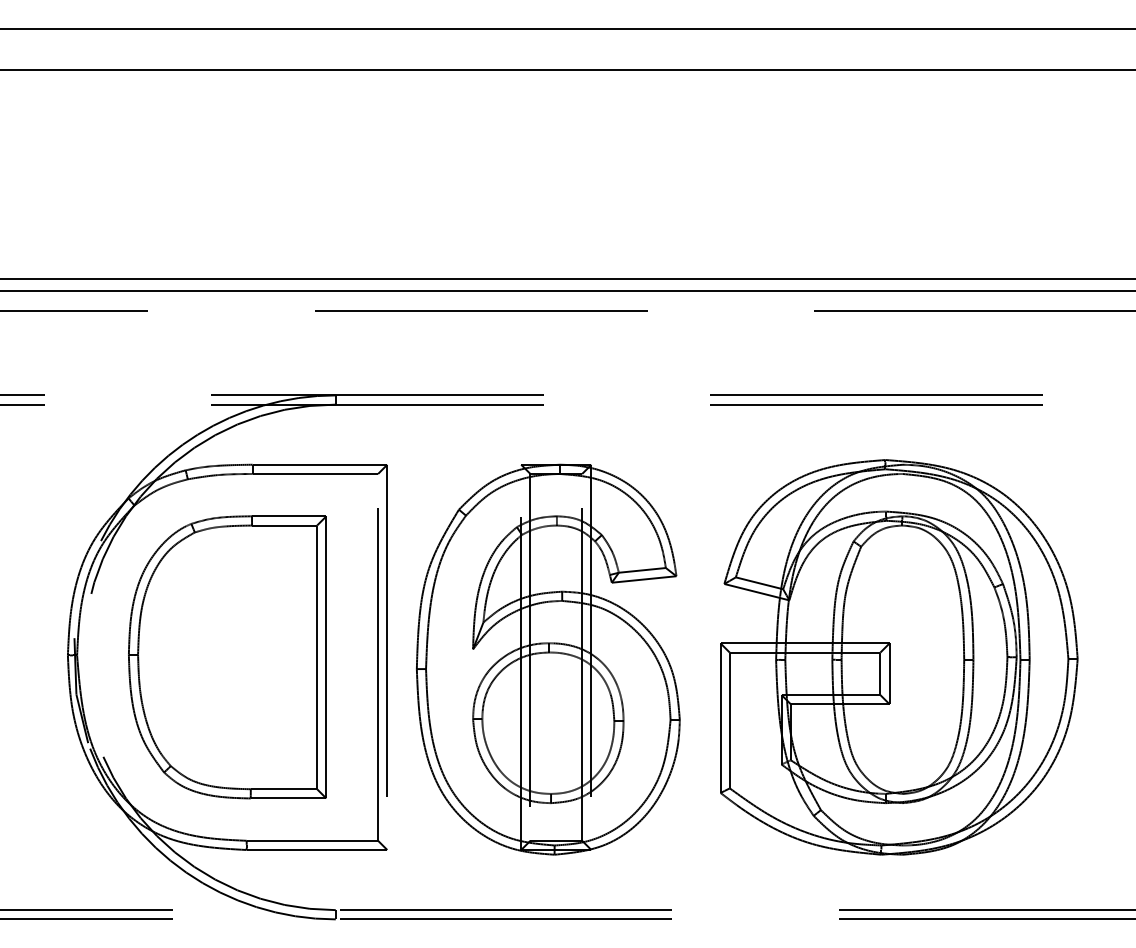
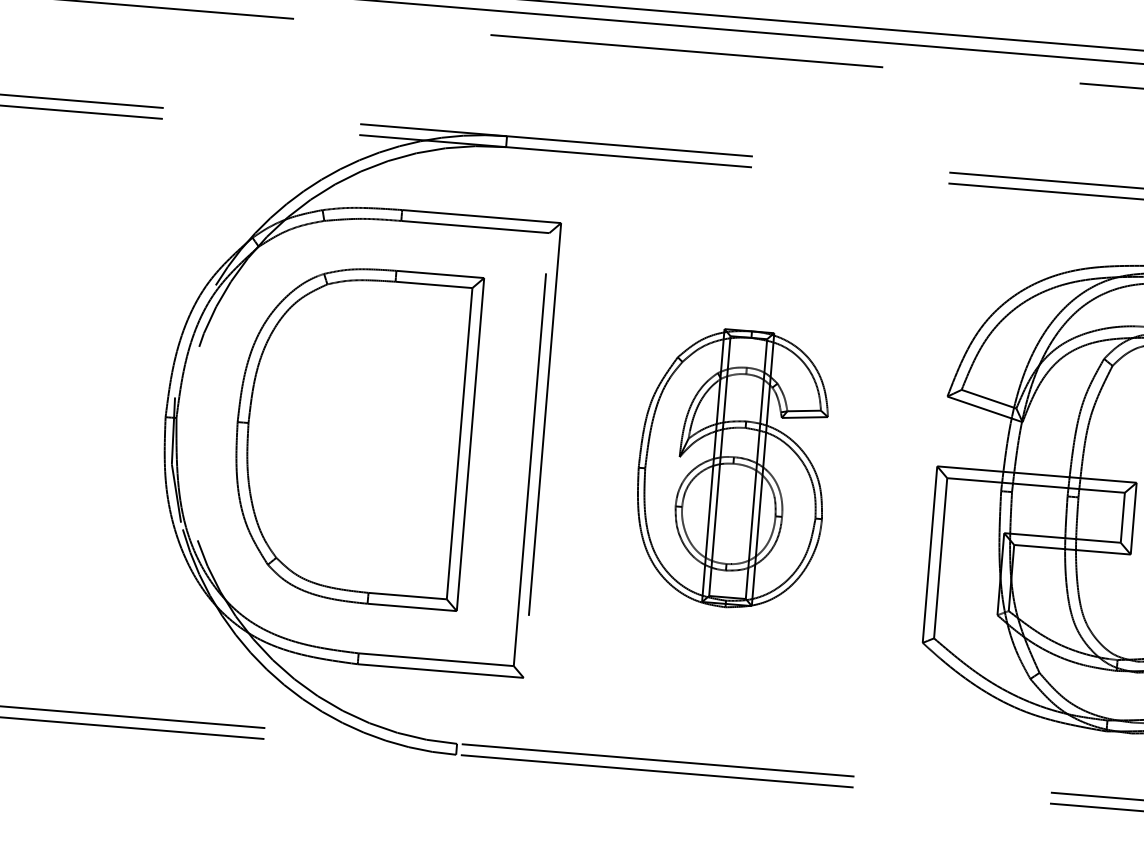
part: (548, 659) -> (732, 468), size x0.6

